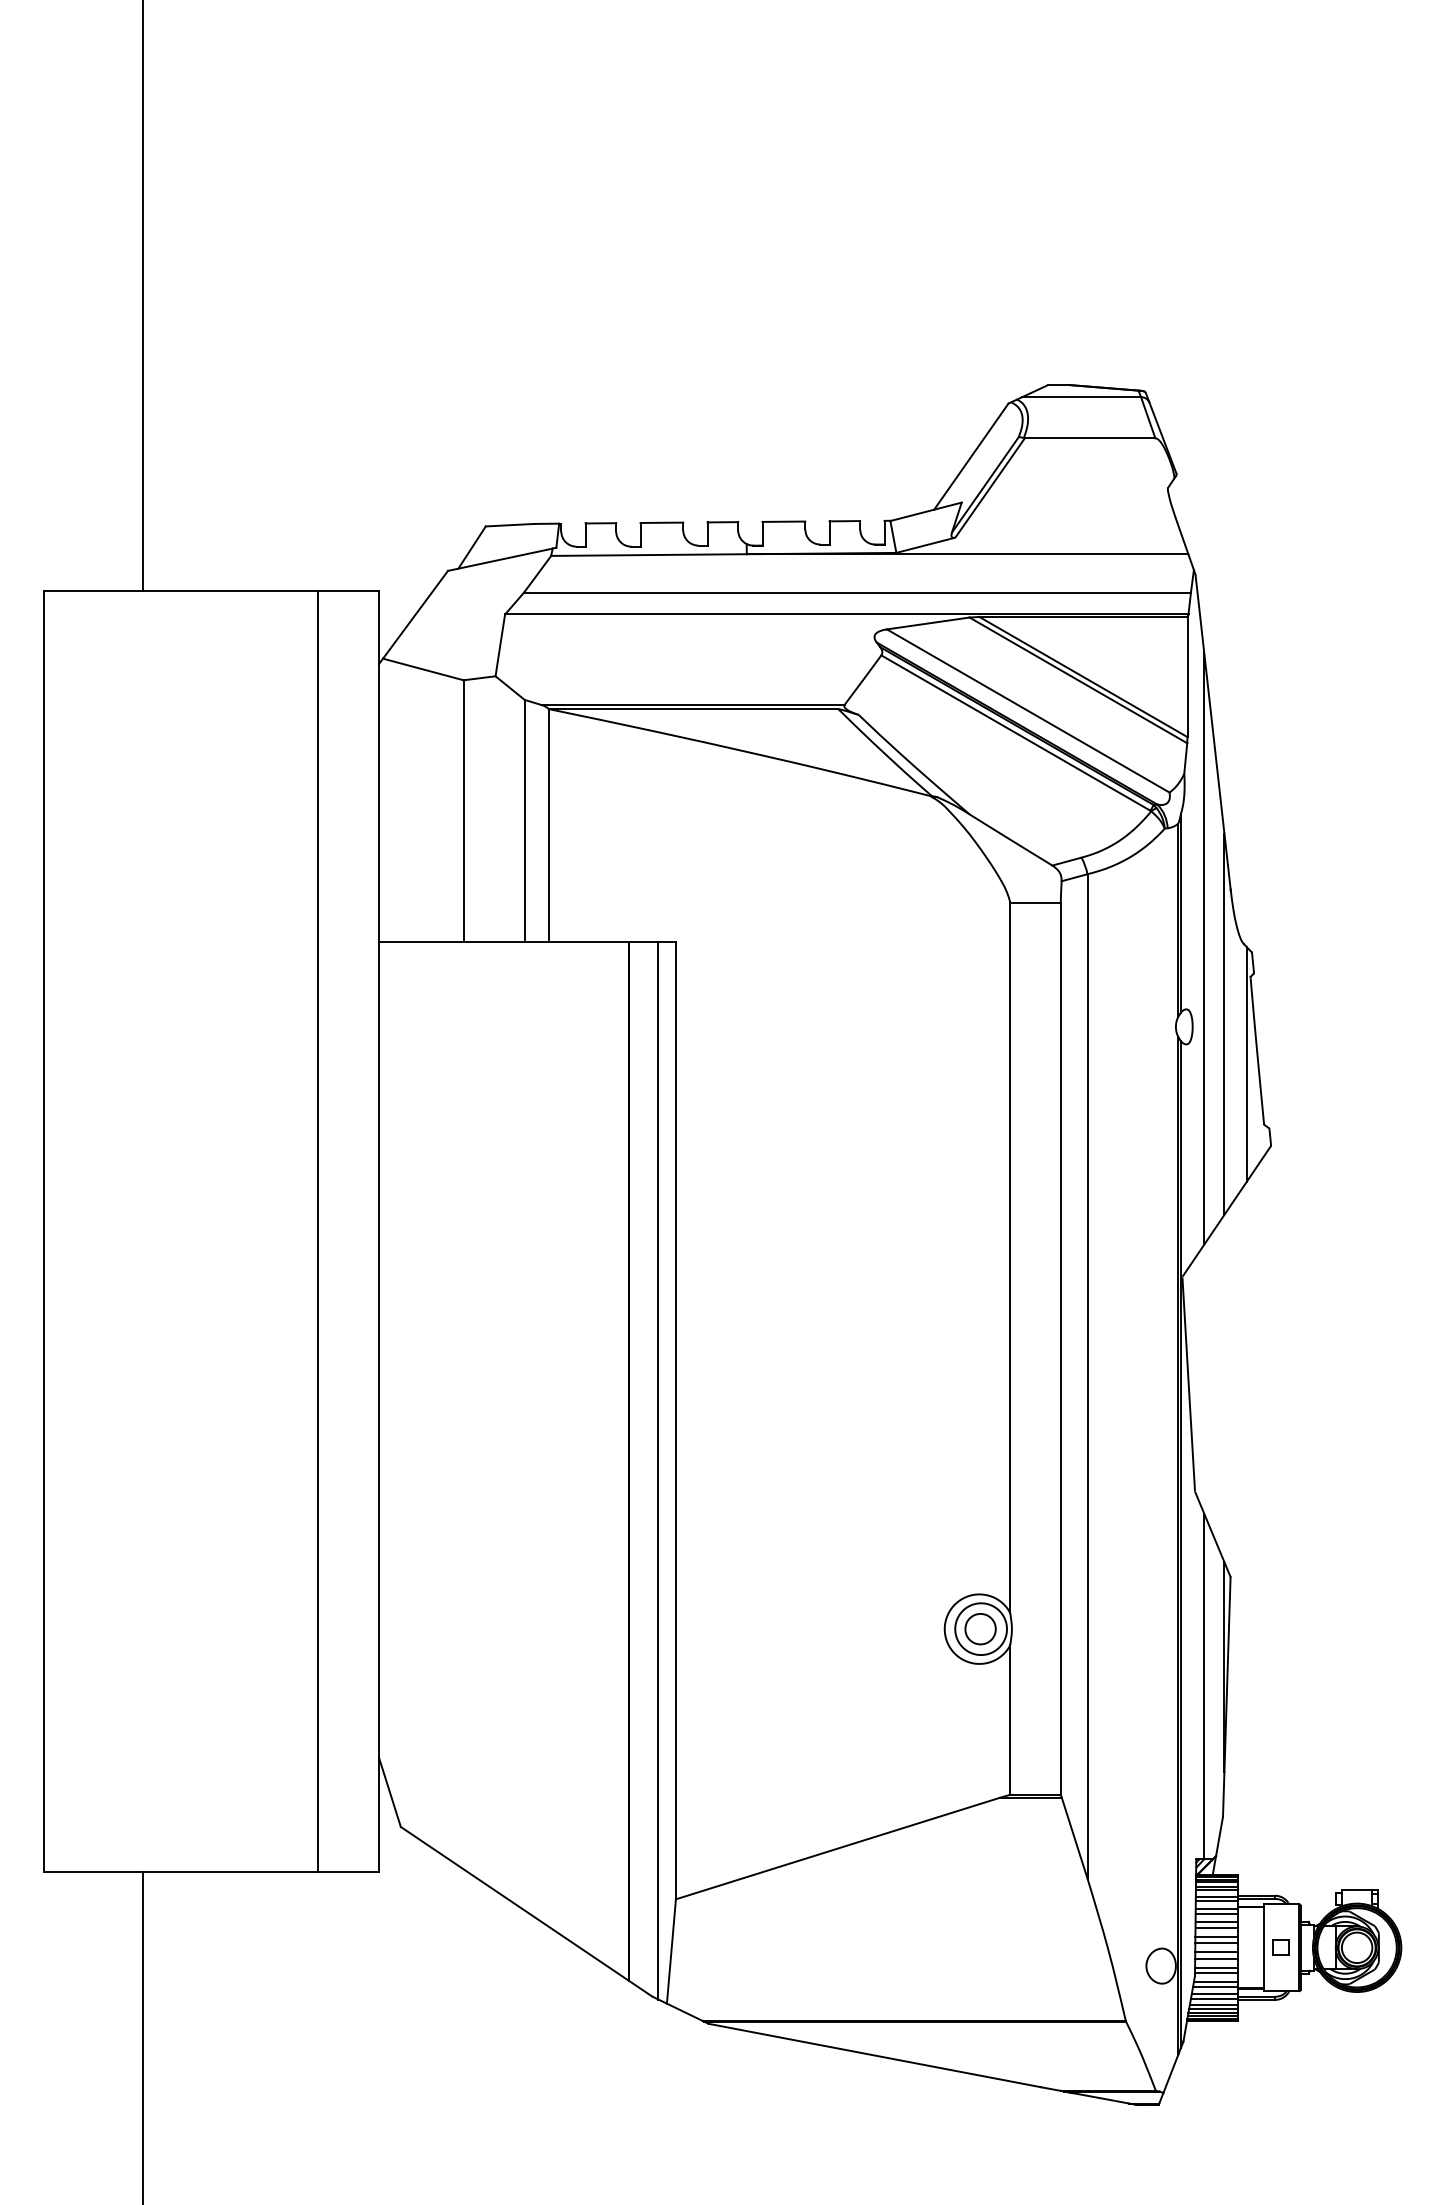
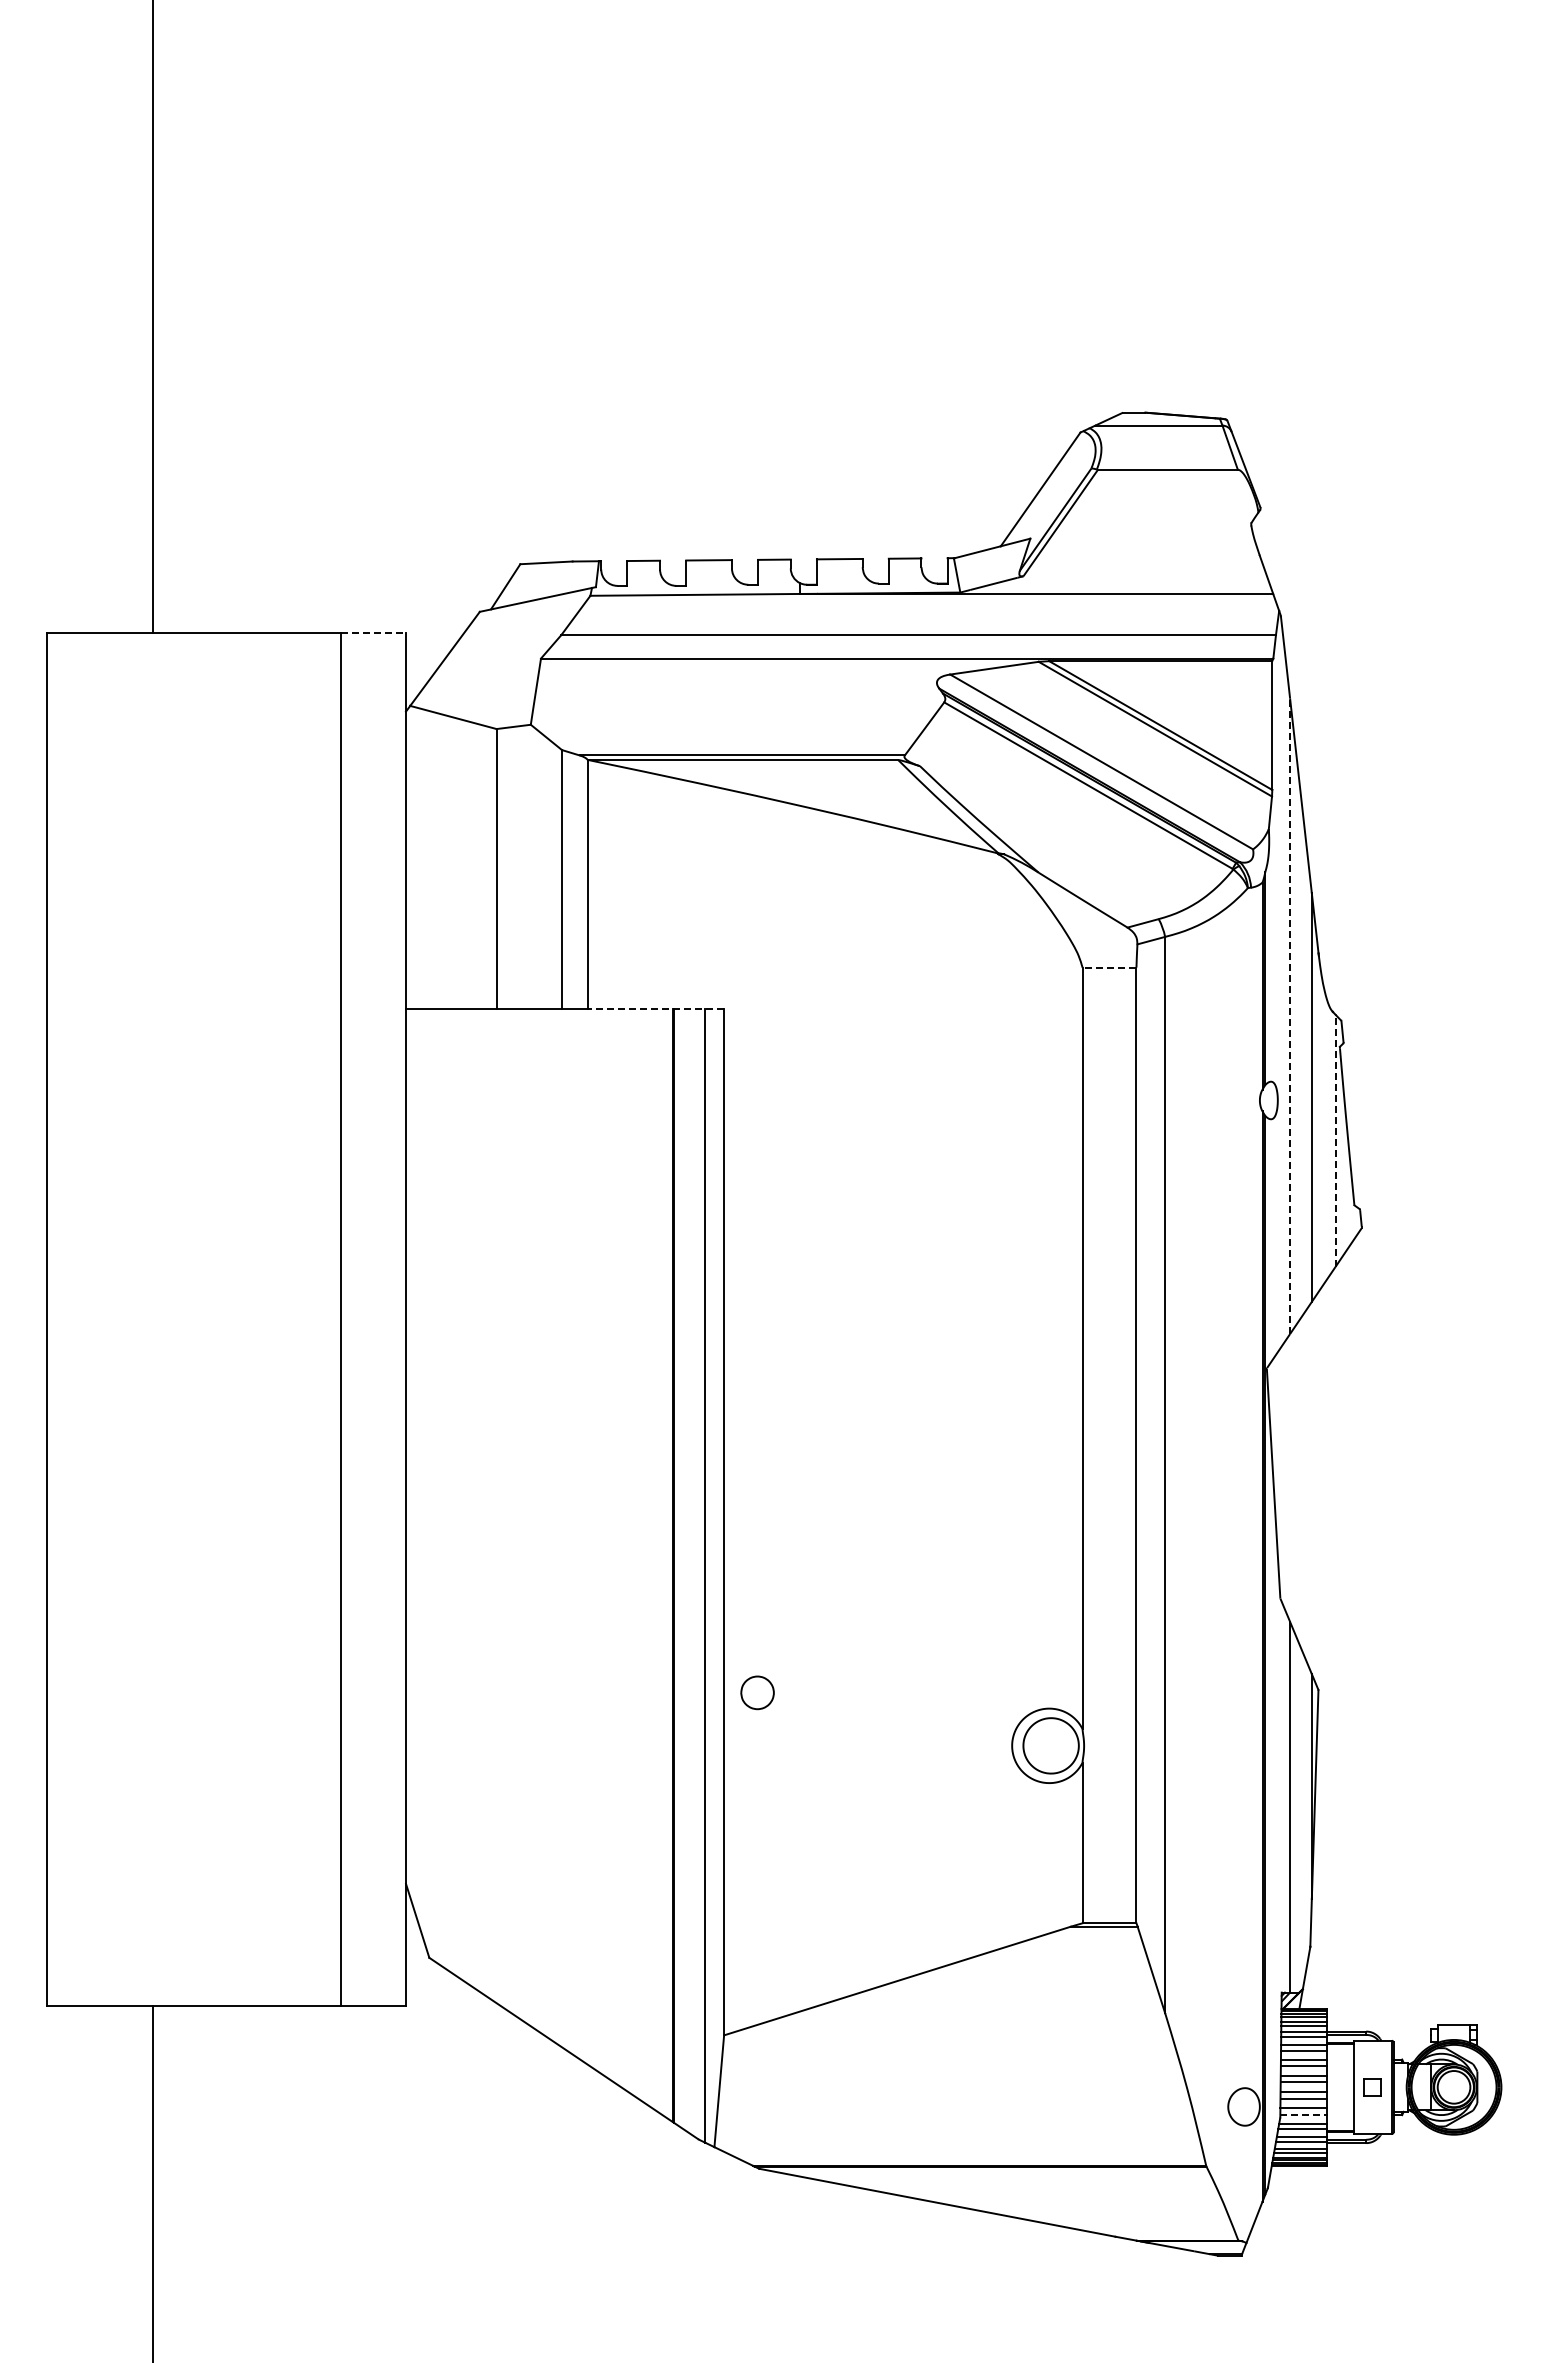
line: (348, 591) -> (373, 633), solid -> dashed
line: (1035, 902) -> (1109, 967), solid -> dashed
line: (611, 941) -> (655, 1009), solid -> dashed
line: (1204, 948) -> (1290, 1016), solid -> dashed
line: (1246, 1064) -> (1335, 1140), solid -> dashed
part: (980, 1628) -> (757, 1692), moved
line: (1216, 1973) -> (1303, 2114), solid -> dashed

